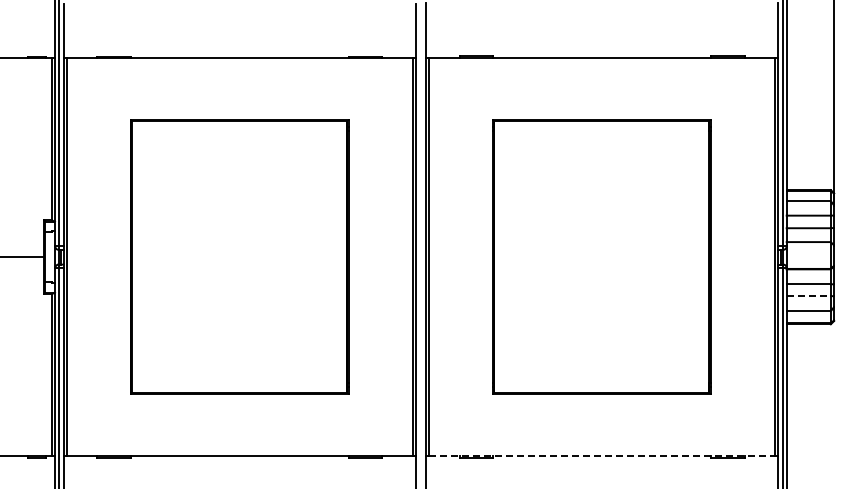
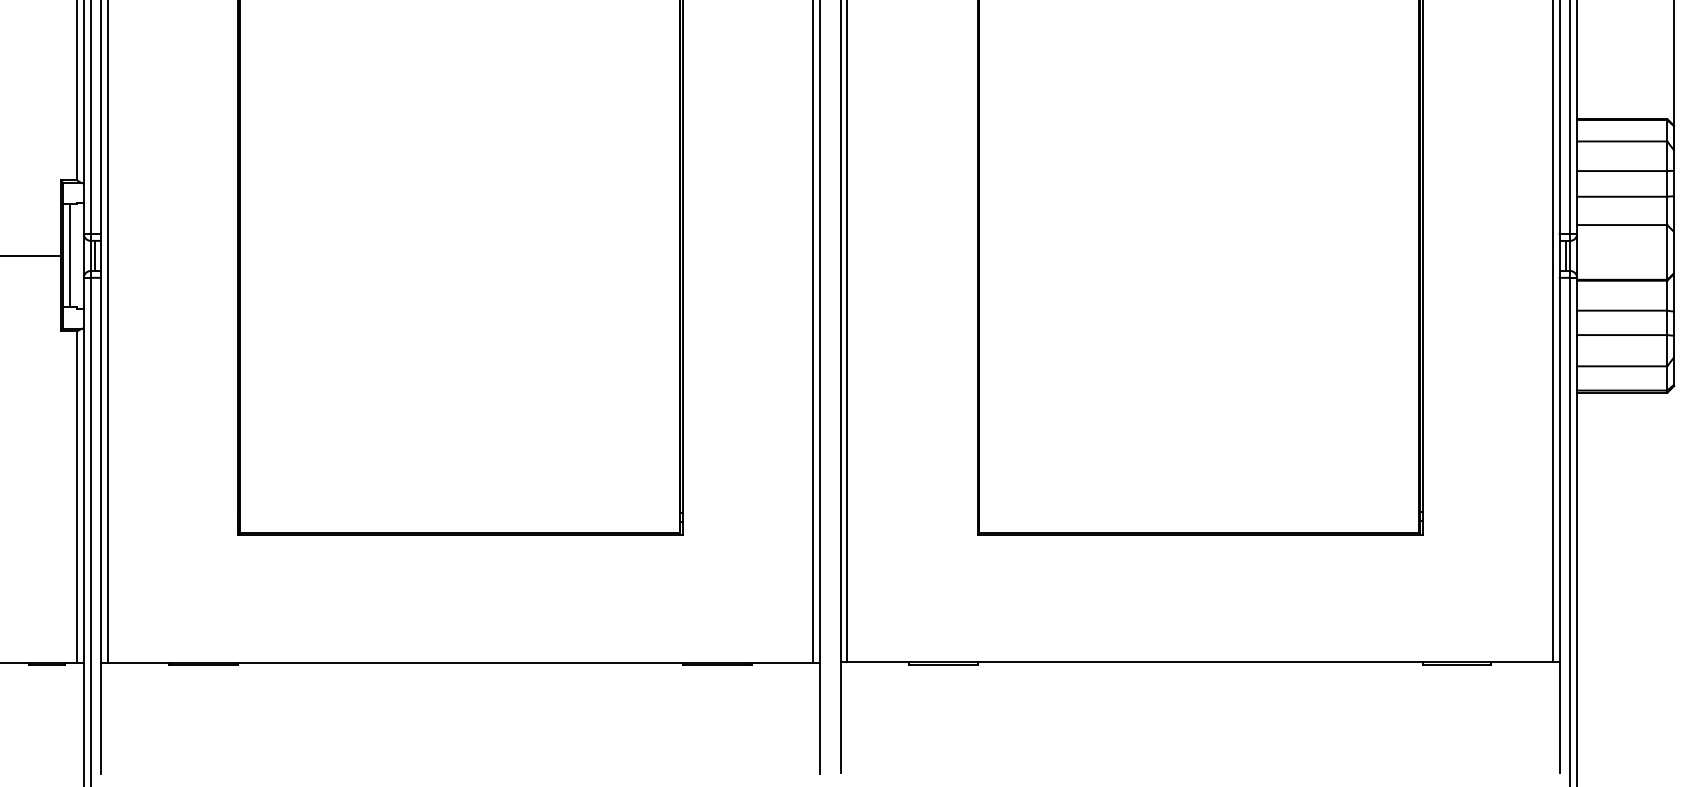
line: (48, 257) -> (69, 256), added
line: (809, 295) -> (1623, 334), dashed -> solid
line: (602, 456) -> (1201, 662), dashed -> solid

